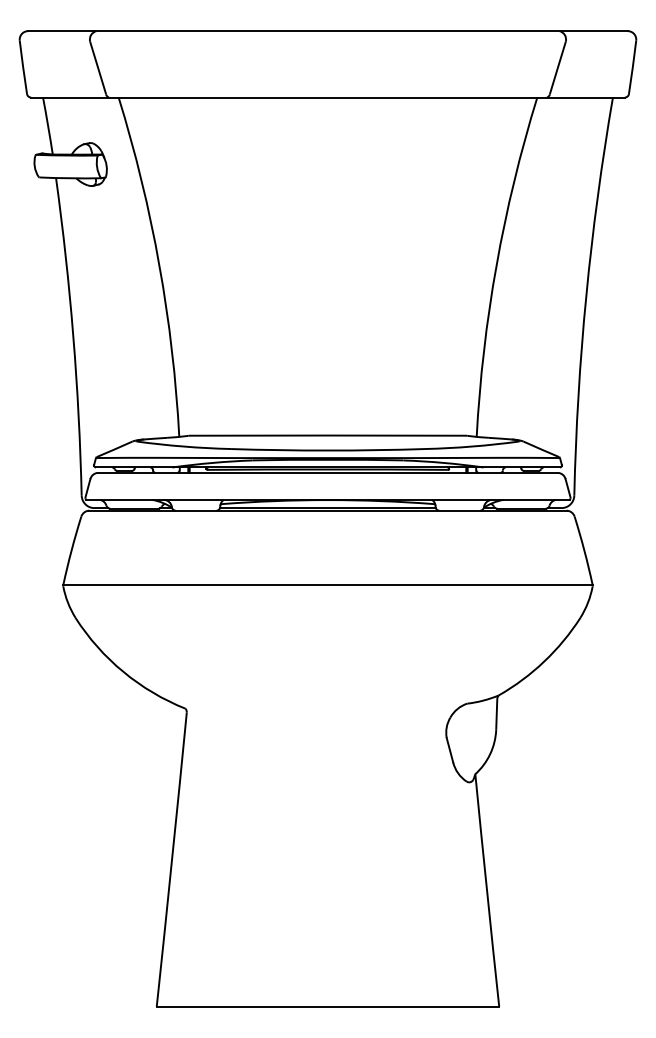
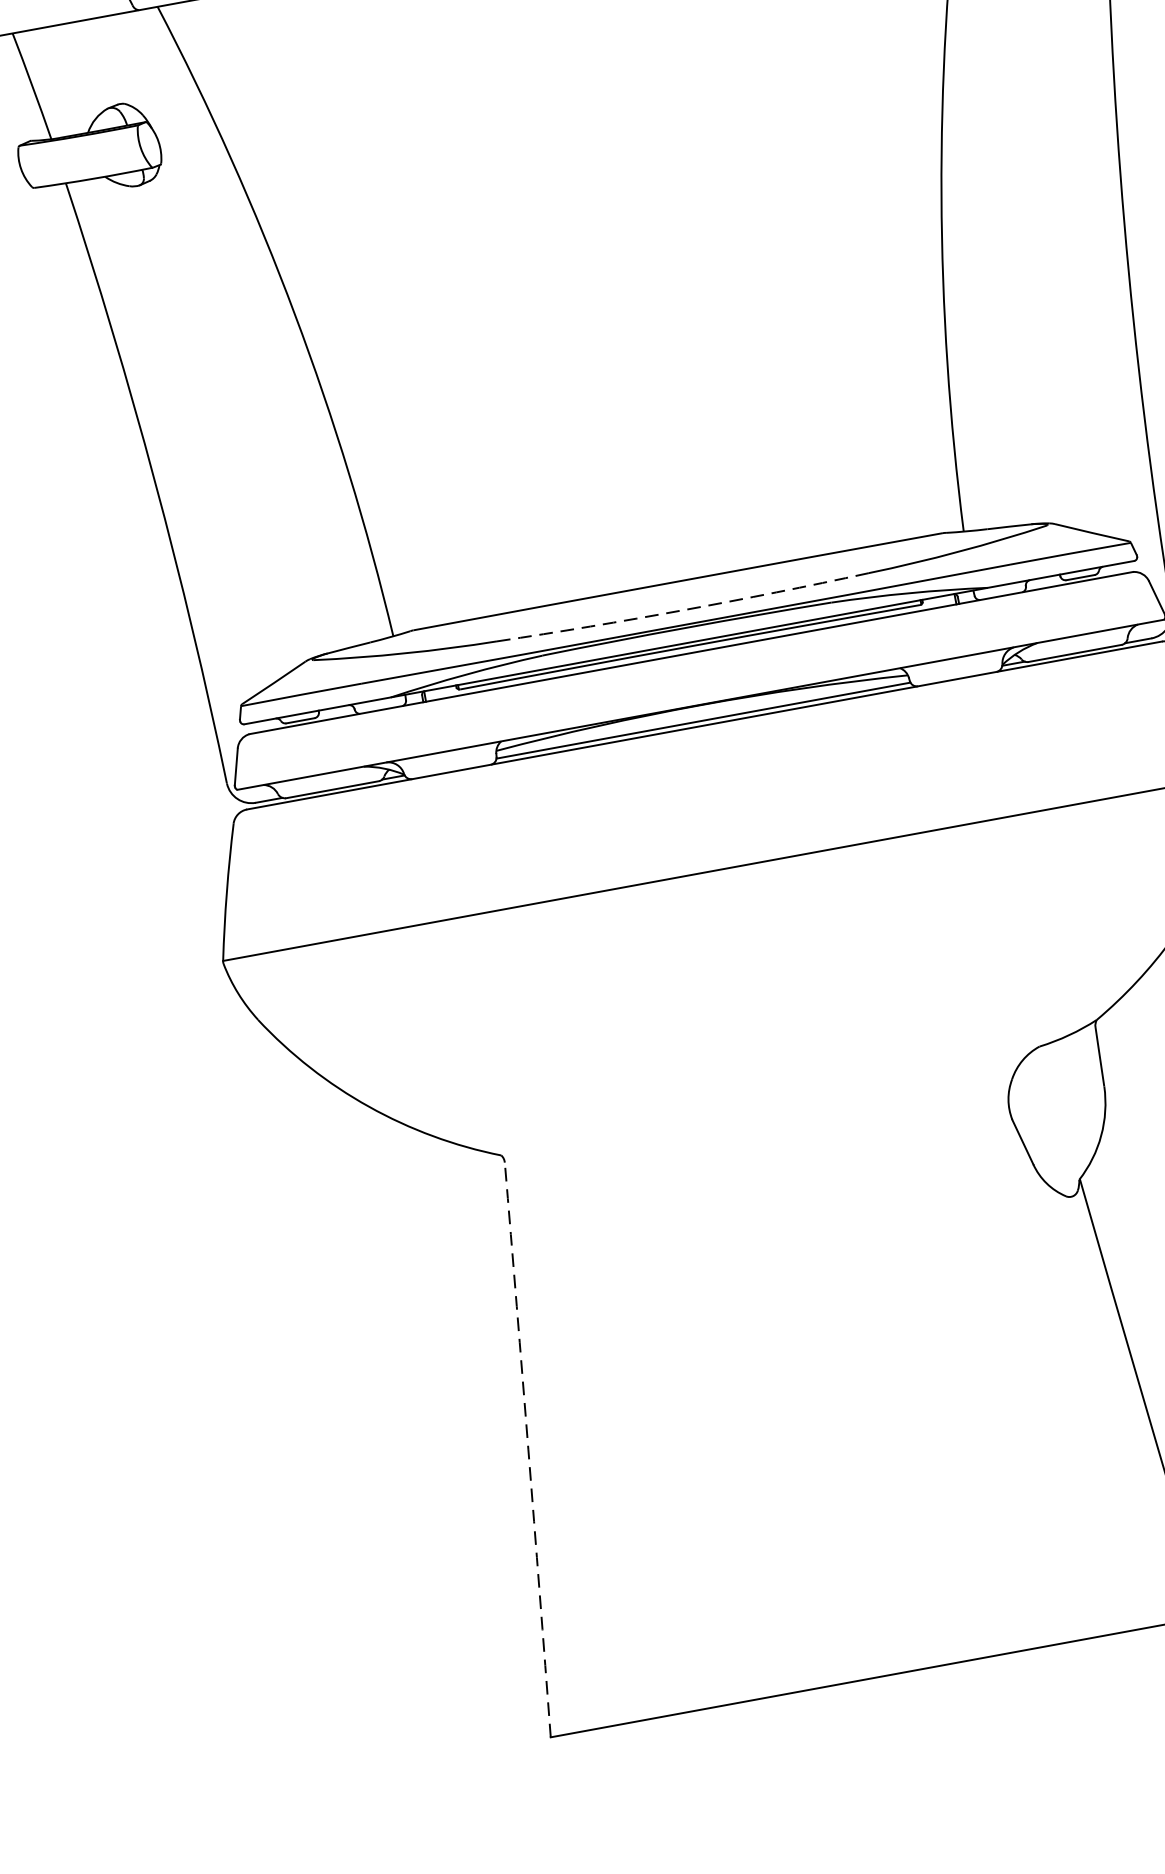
arc: (328, 450) -> (684, 609), solid -> dashed
arc: (172, 859) -> (529, 1449), solid -> dashed

